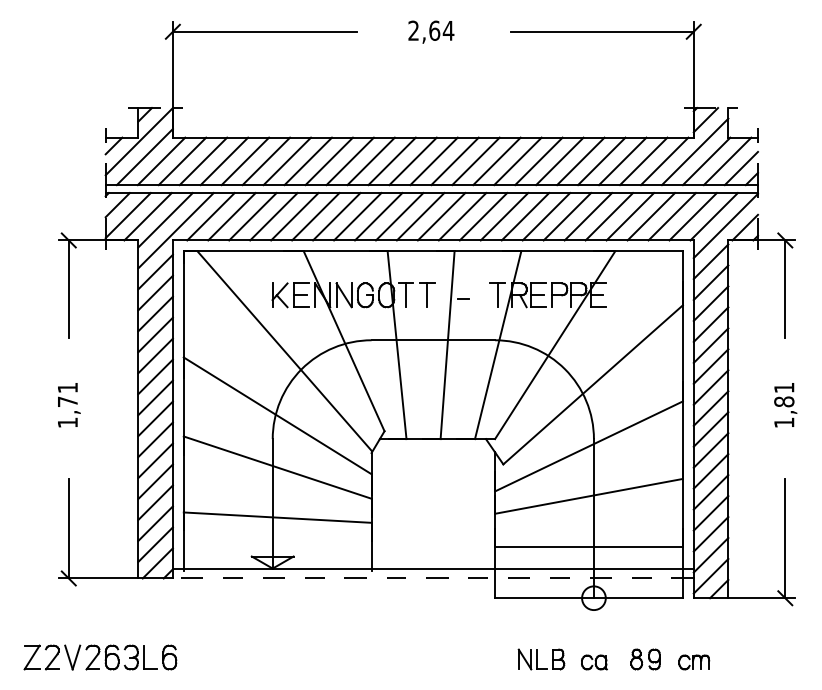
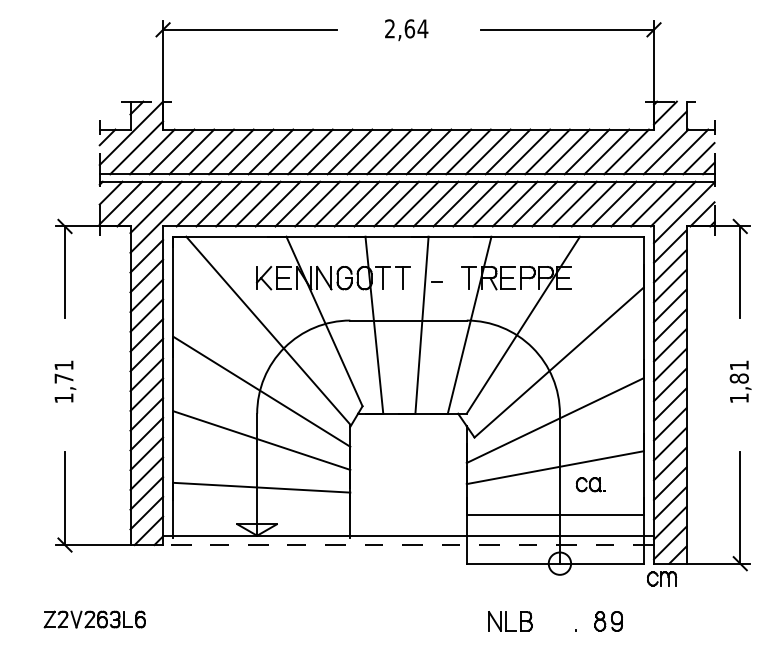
part: (100, 657) -> (94, 619), size x0.7
part: (594, 662) -> (588, 484), moved
part: (694, 662) -> (662, 579), moved

